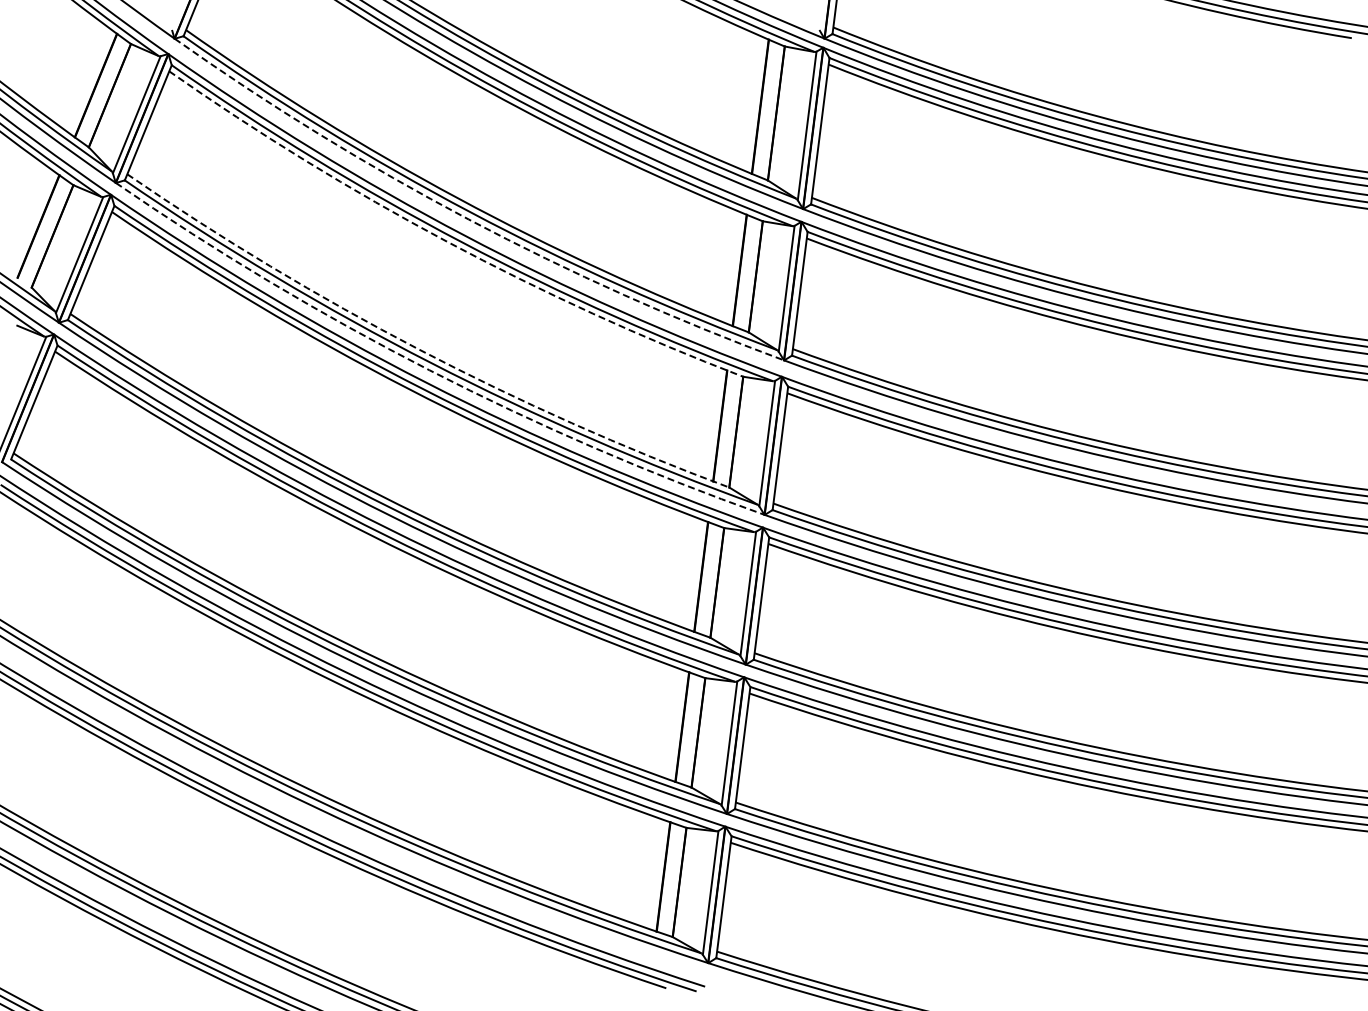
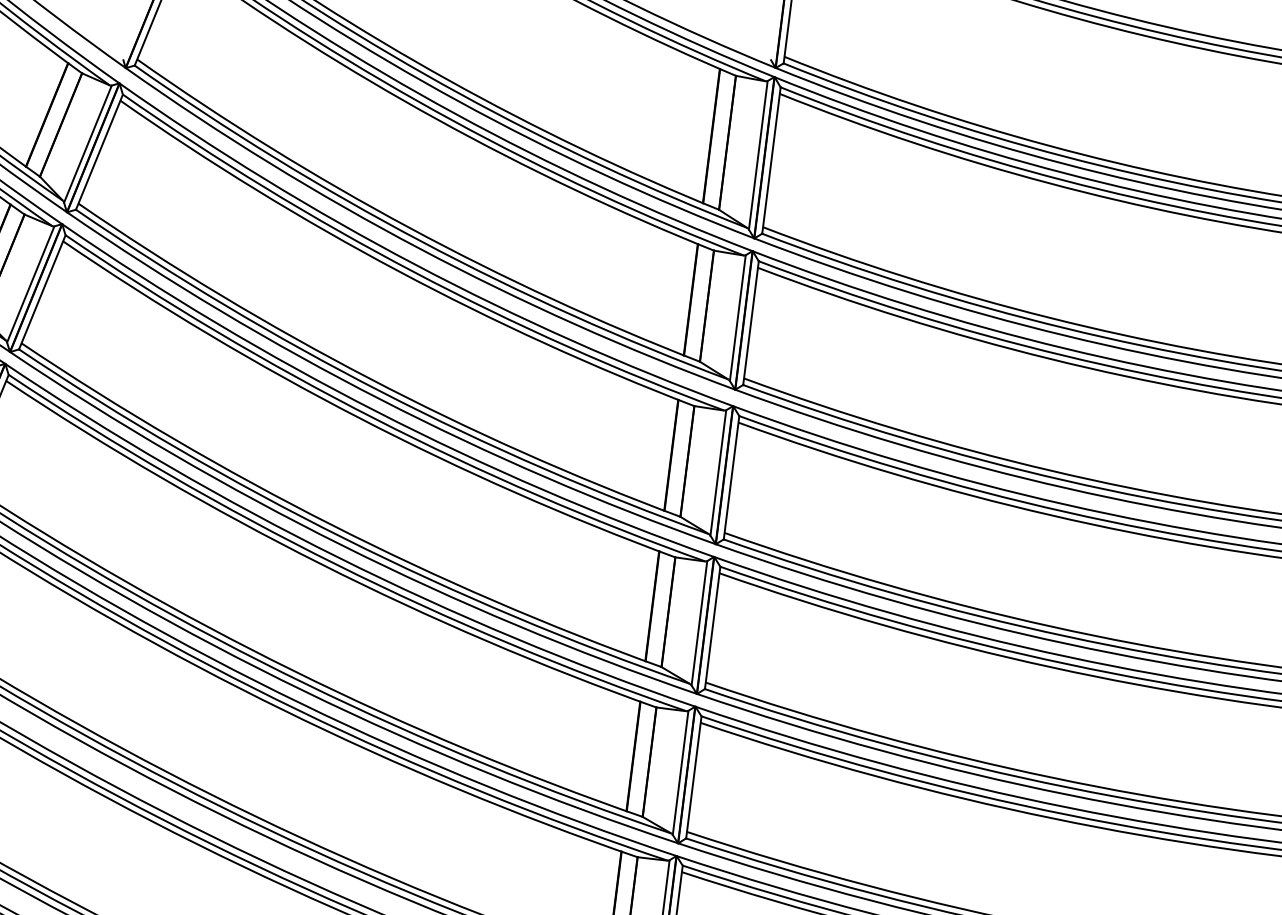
arc: (468, 219) -> (419, 248), dashed -> solid
arc: (446, 241) -> (397, 270), dashed -> solid
arc: (418, 349) -> (369, 378), dashed -> solid
arc: (429, 370) -> (380, 399), dashed -> solid

